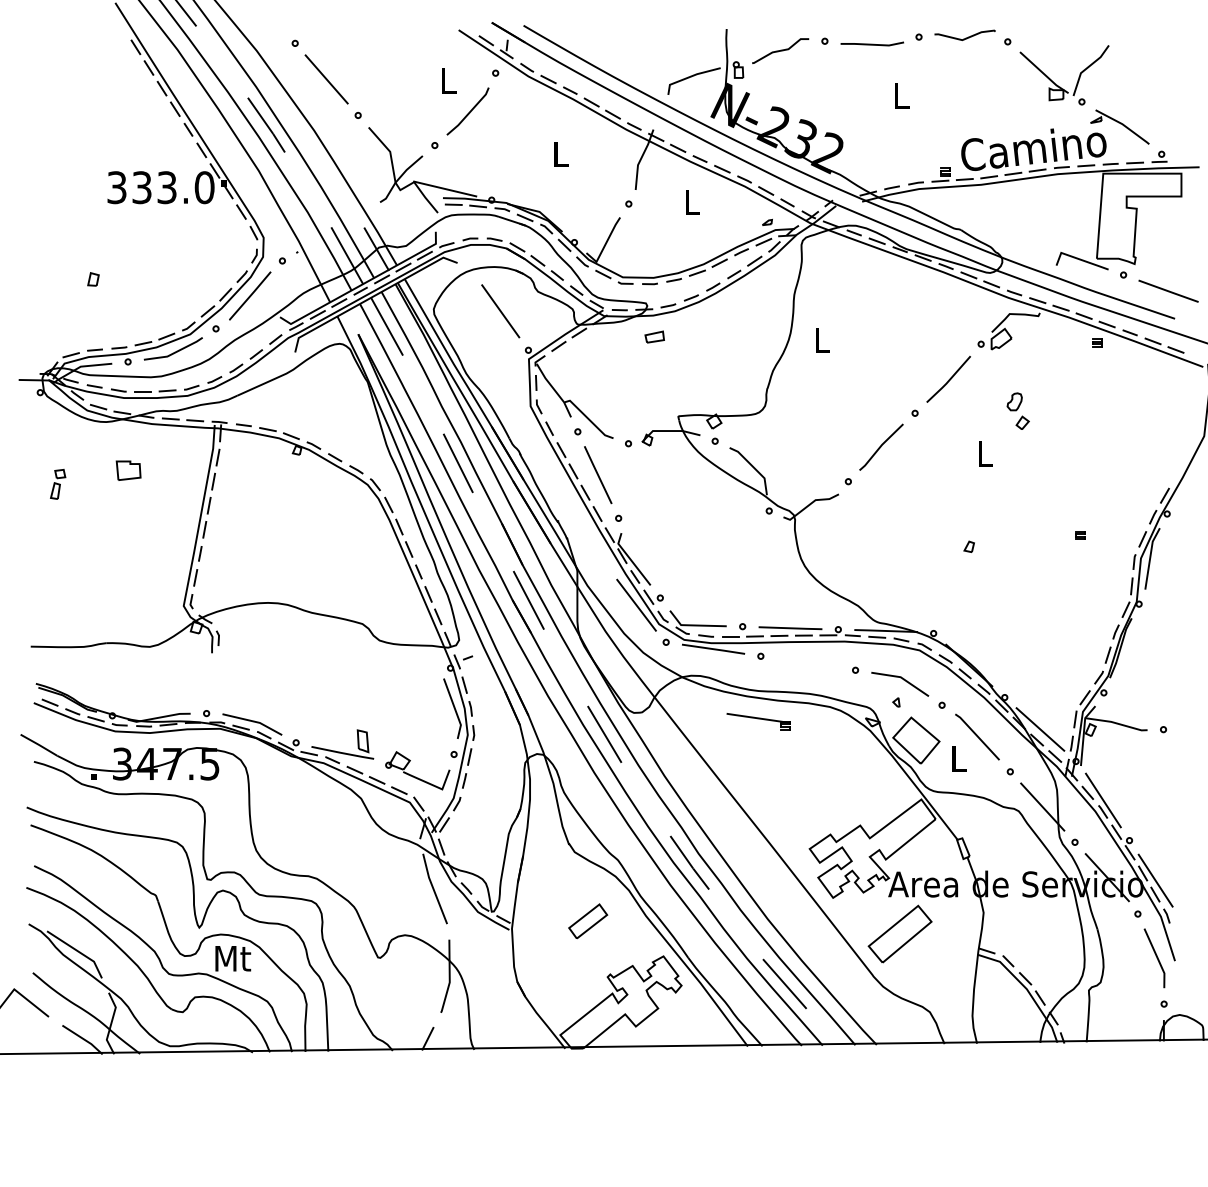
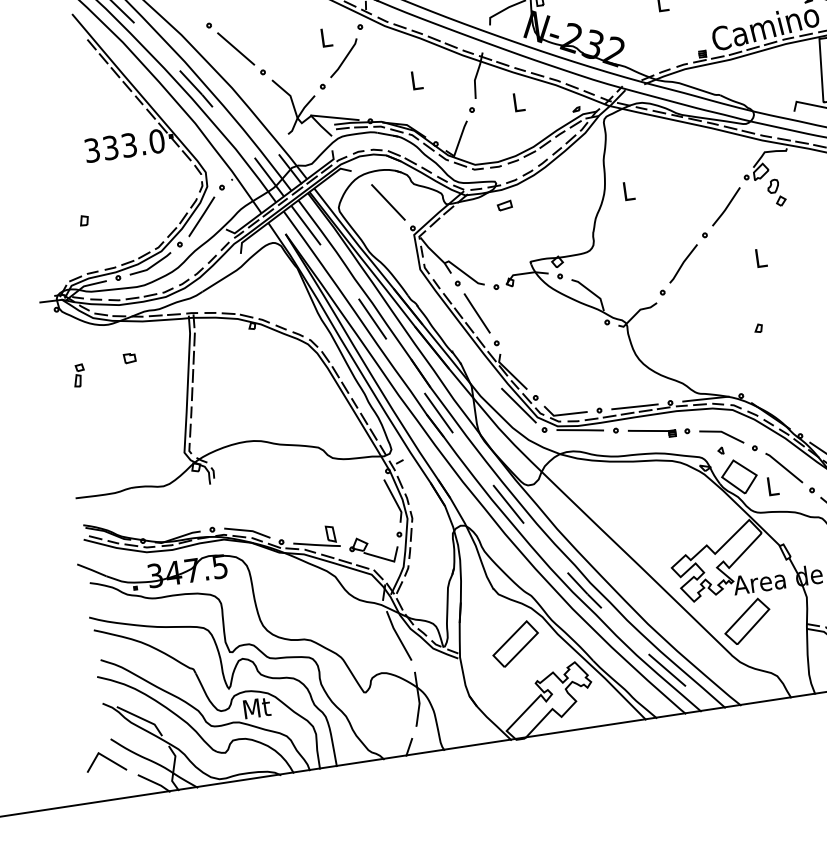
part: (1017, 410) -> (776, 192), moved
part: (128, 470) -> (129, 358), size x0.62
part: (758, 721) -> (652, 433), moved
part: (587, 921) -> (515, 644), size x1.67

